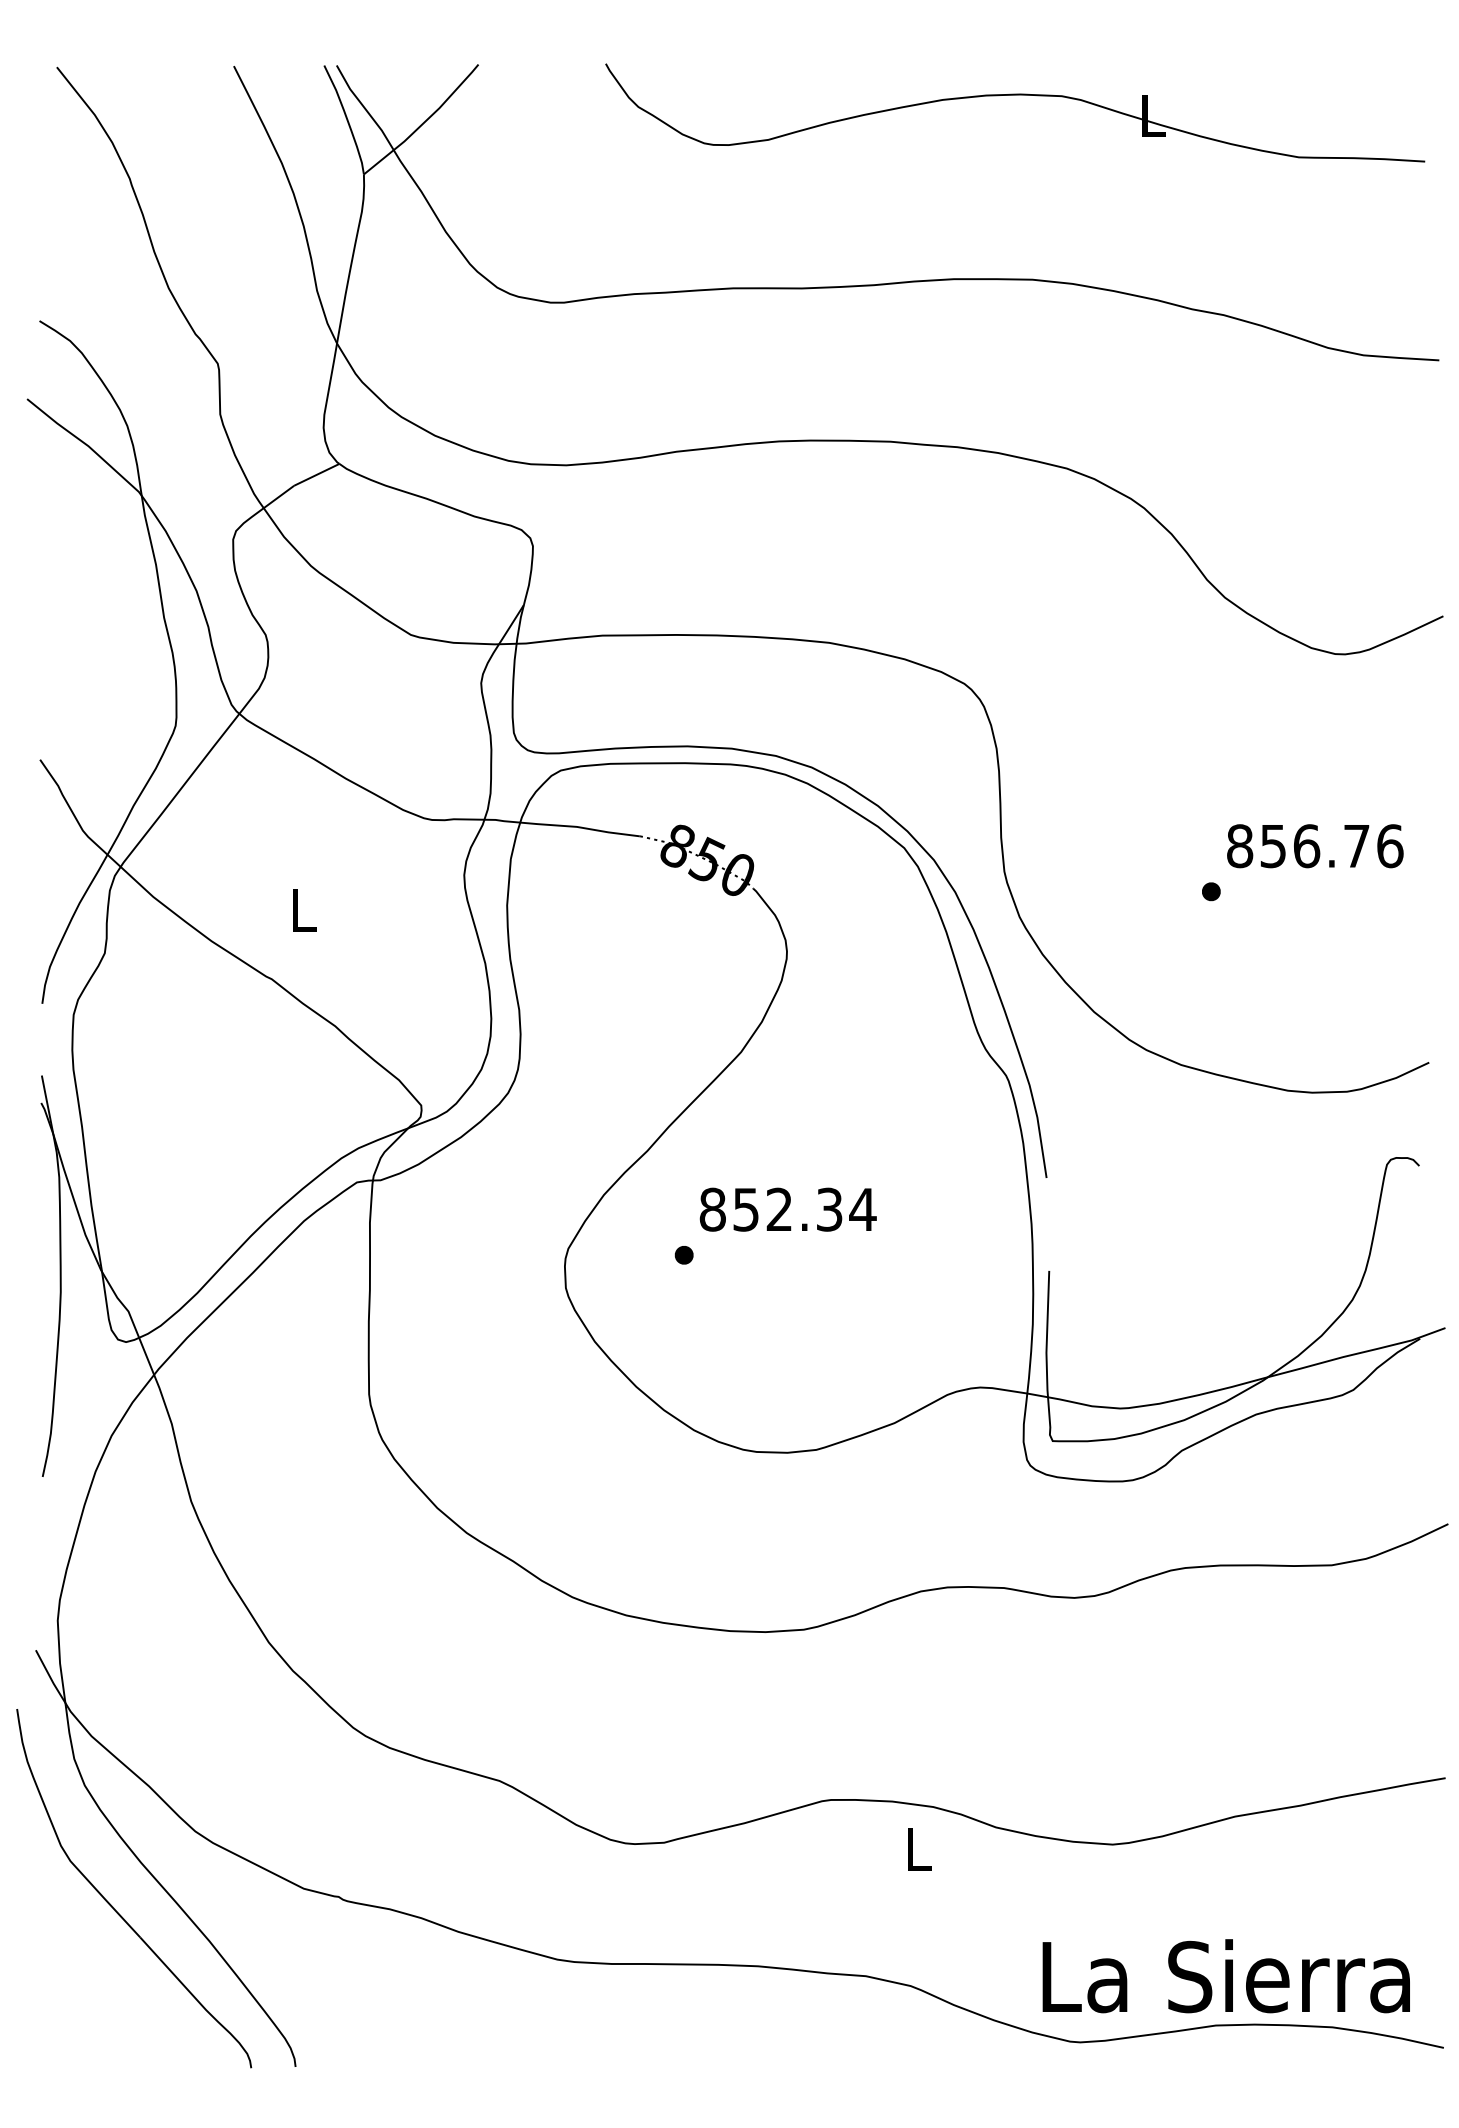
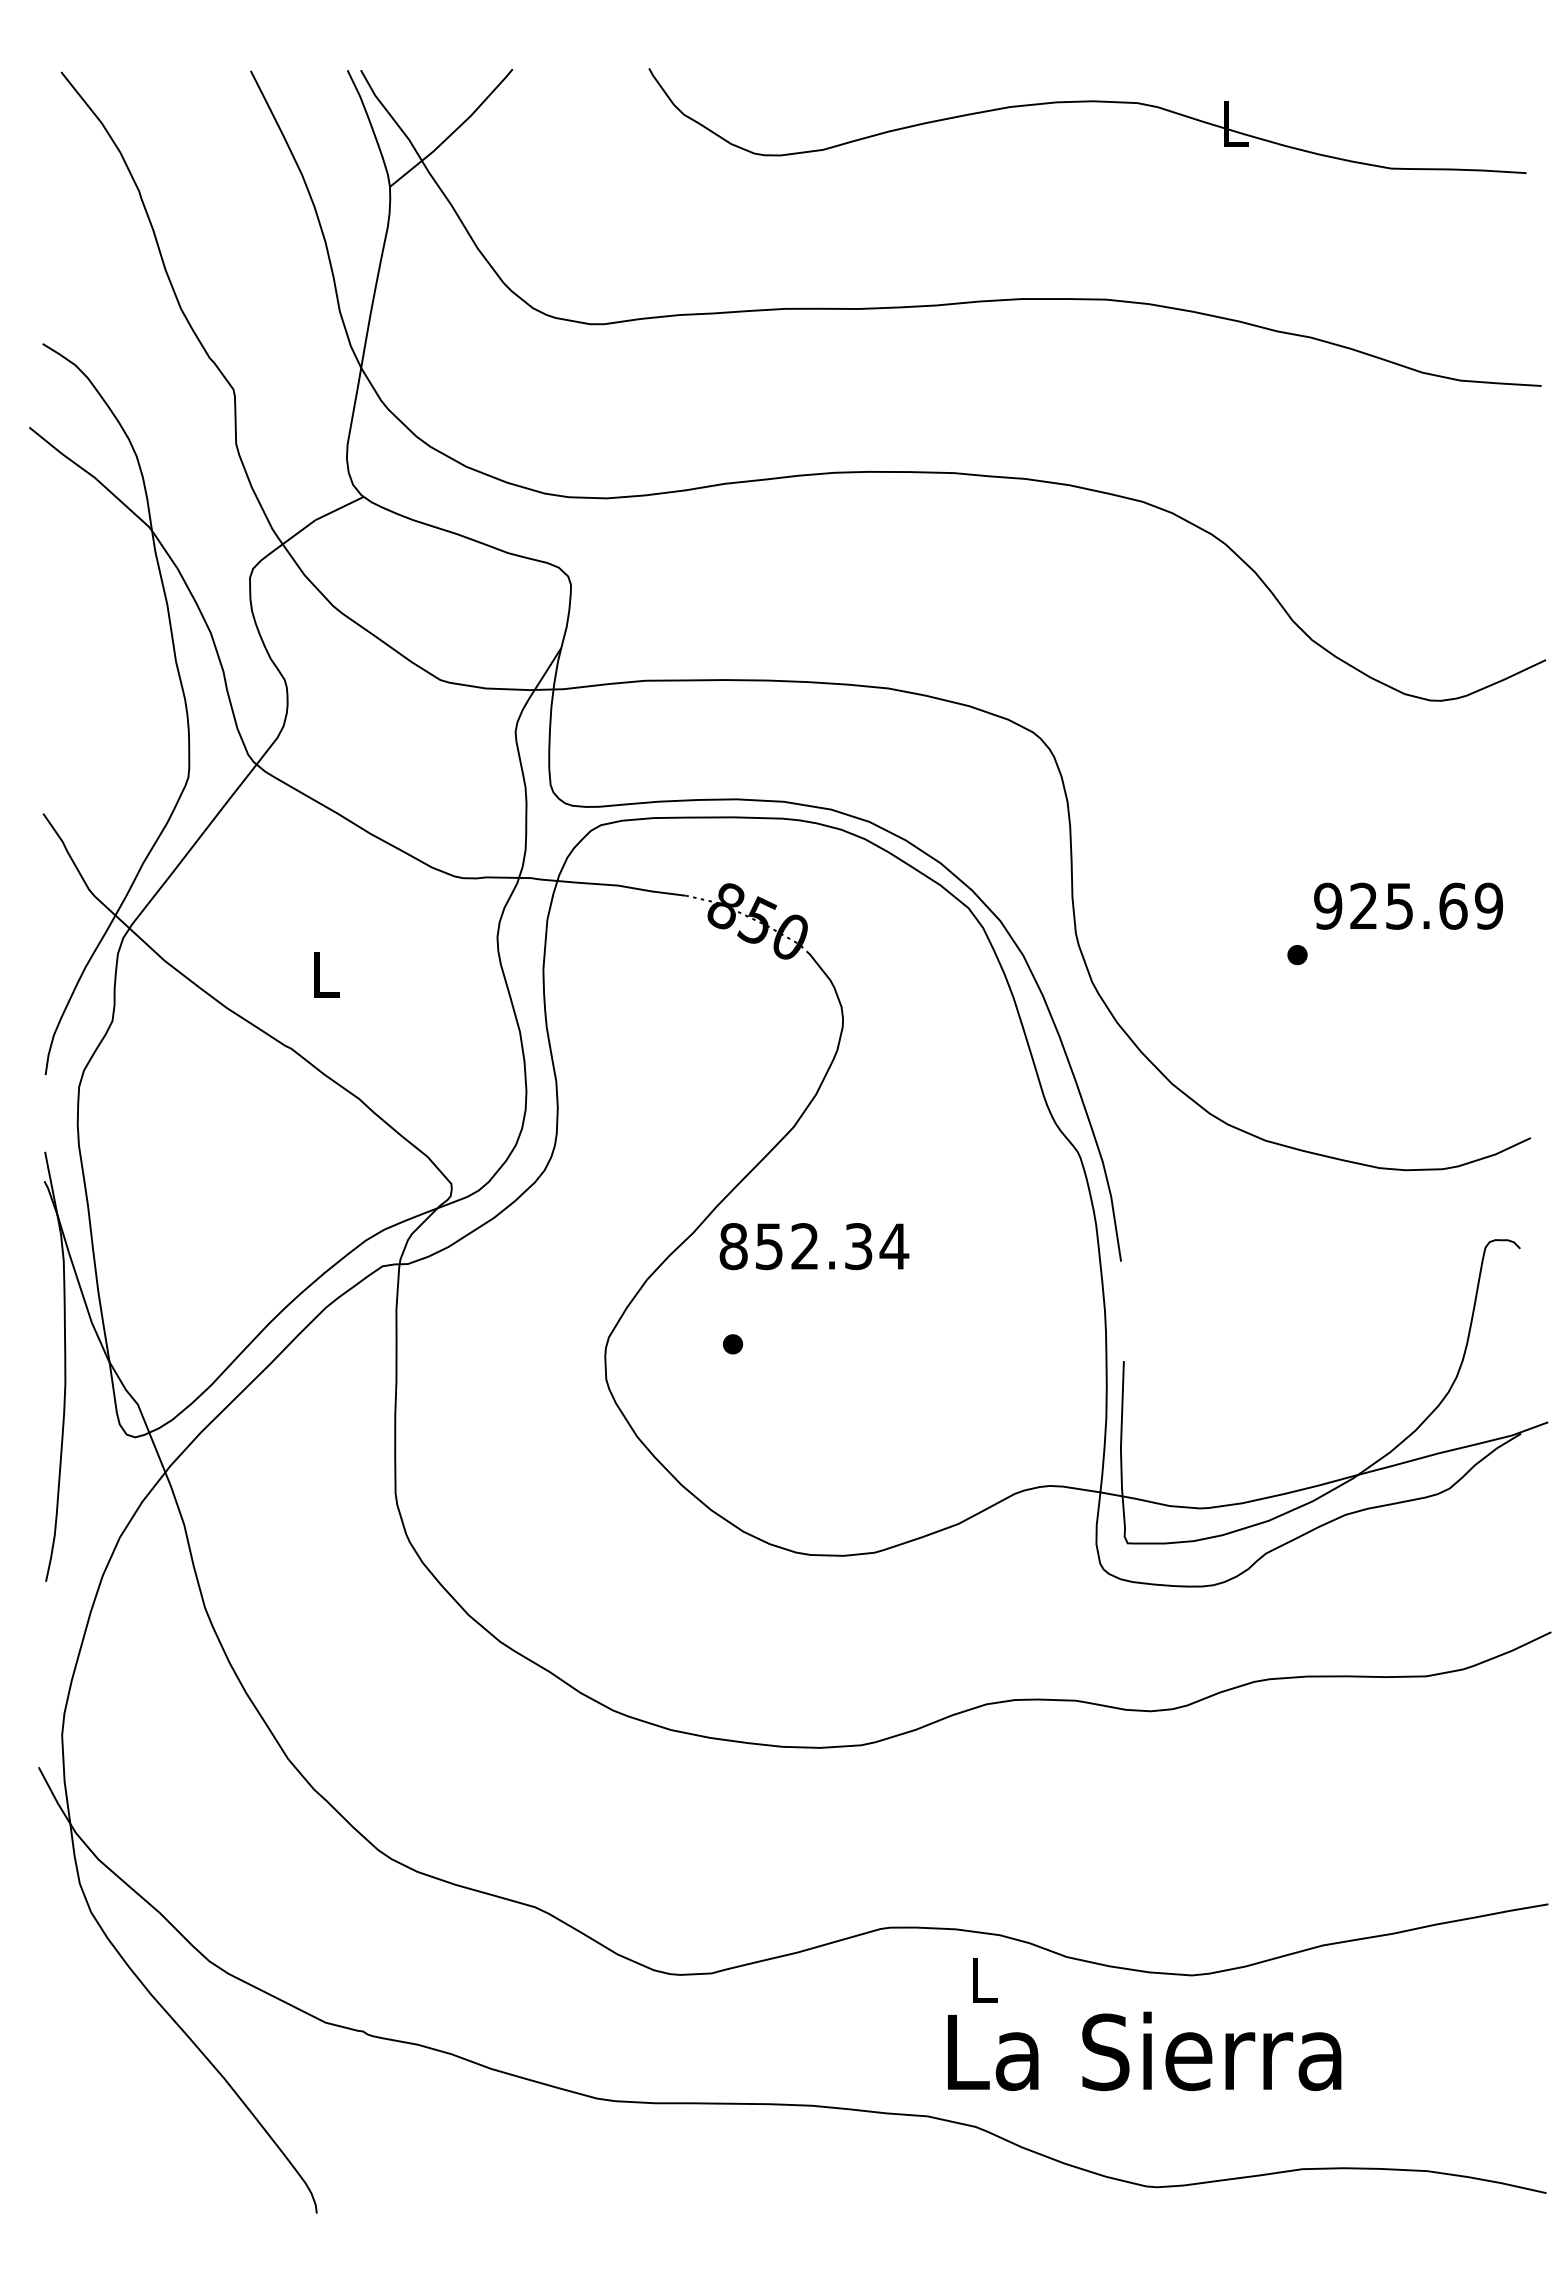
text: (1314, 845) -> (1408, 905), 856.76 -> 925.69
text: (788, 1209) -> (814, 1246), moved
part: (113, 1906) -> (121, 2041), removed
text: (1226, 1976) -> (1144, 2051), moved

